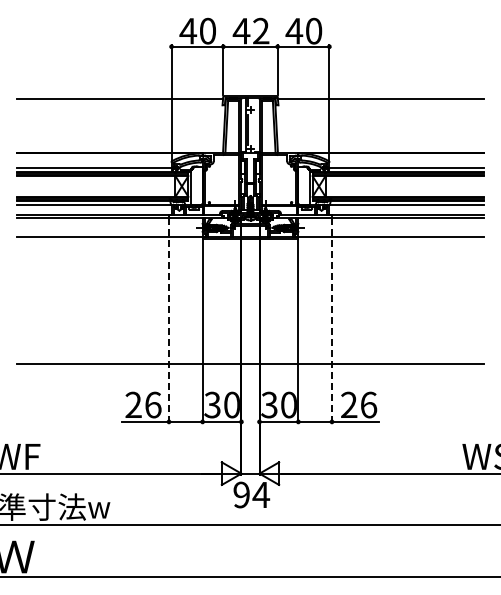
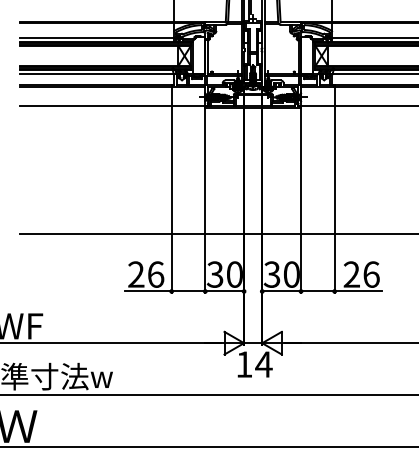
line: (169, 320) -> (172, 190), dashed -> solid
line: (332, 320) -> (335, 190), dashed -> solid
text: (241, 494) -> (244, 364), 94 -> 14

